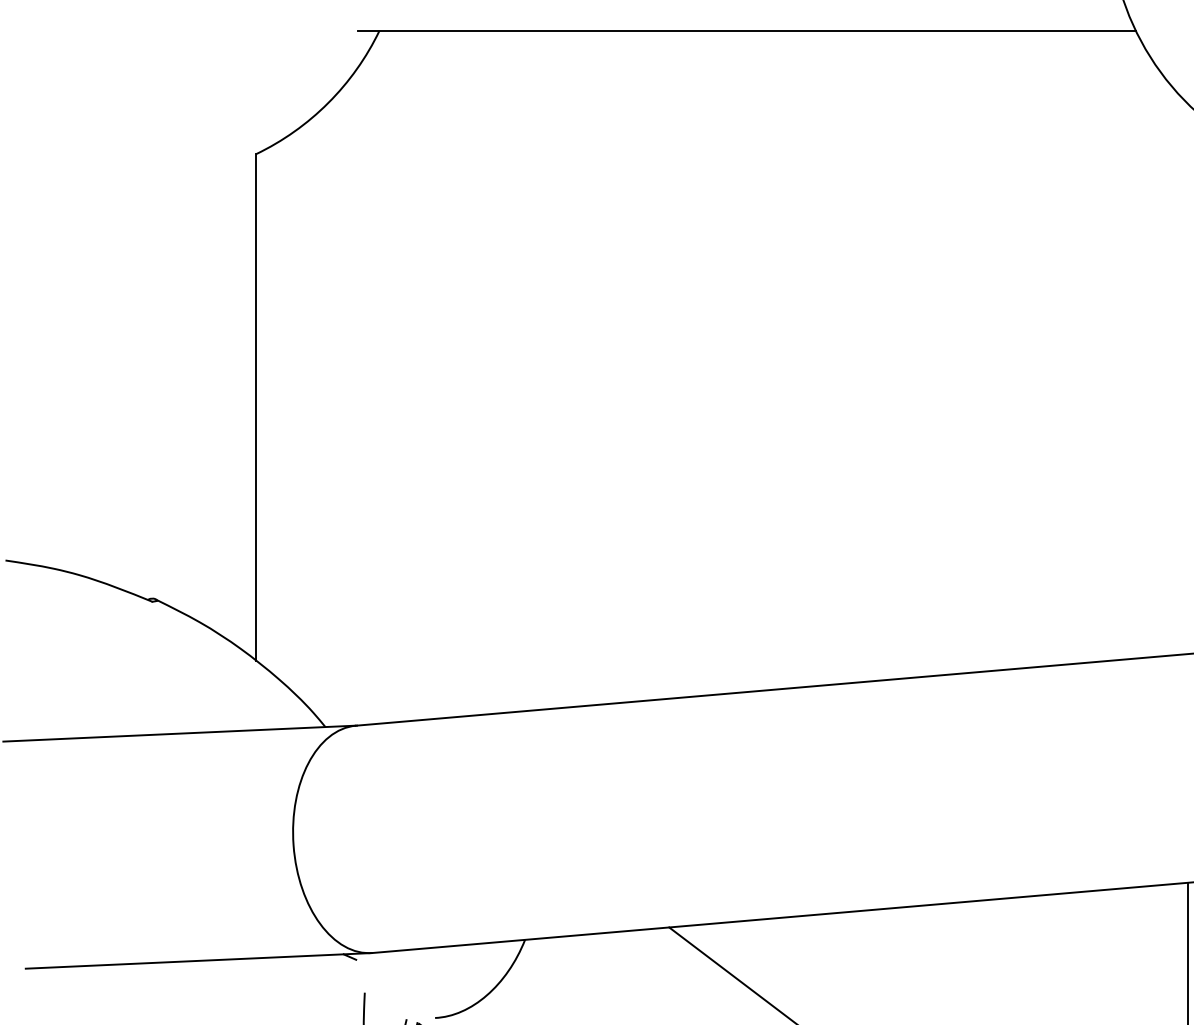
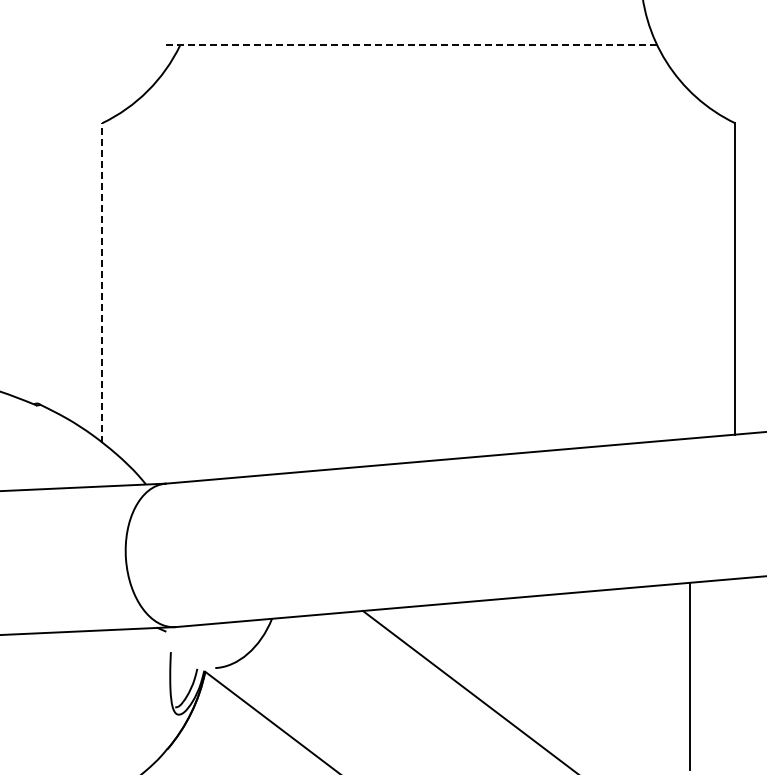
line: (747, 31) -> (412, 45), solid -> dashed
line: (256, 408) -> (102, 283), solid -> dashed

